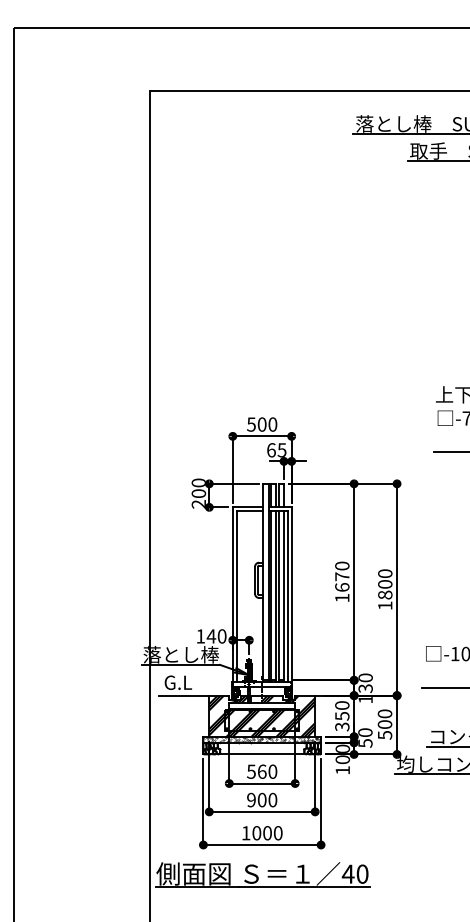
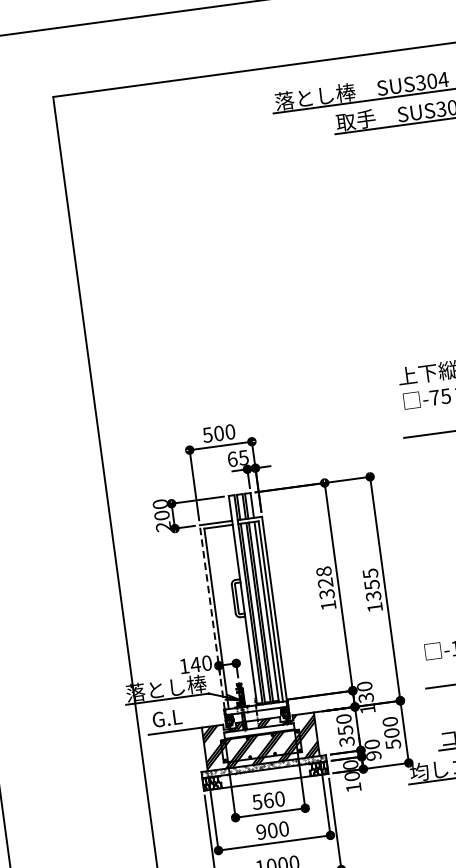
text: (342, 576) -> (325, 582), 1670 -> 1328
text: (385, 584) -> (372, 584), 1800 -> 1355
line: (232, 594) -> (211, 617), solid -> dashed
text: (365, 743) -> (373, 755), 50 -> 90

